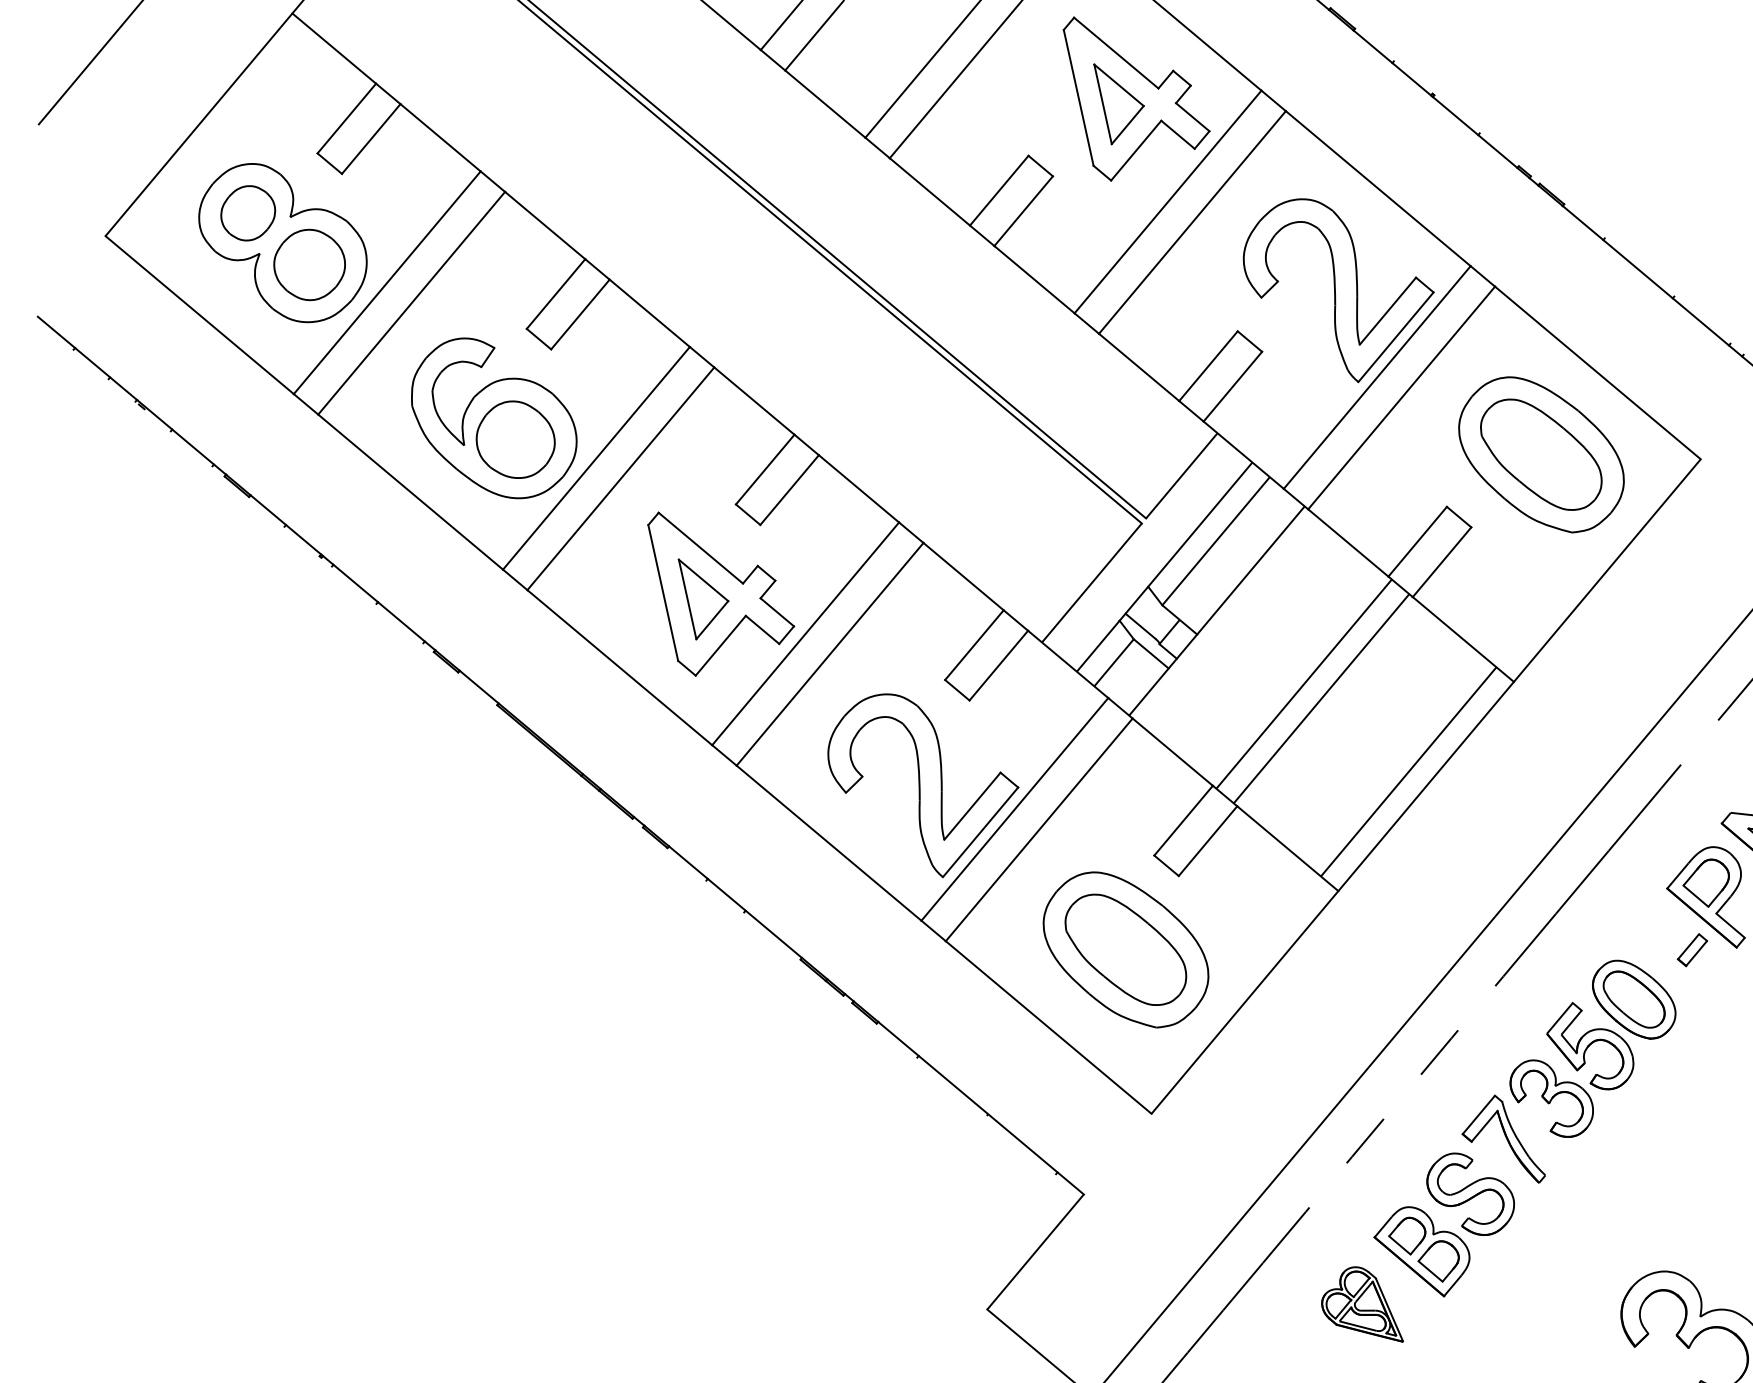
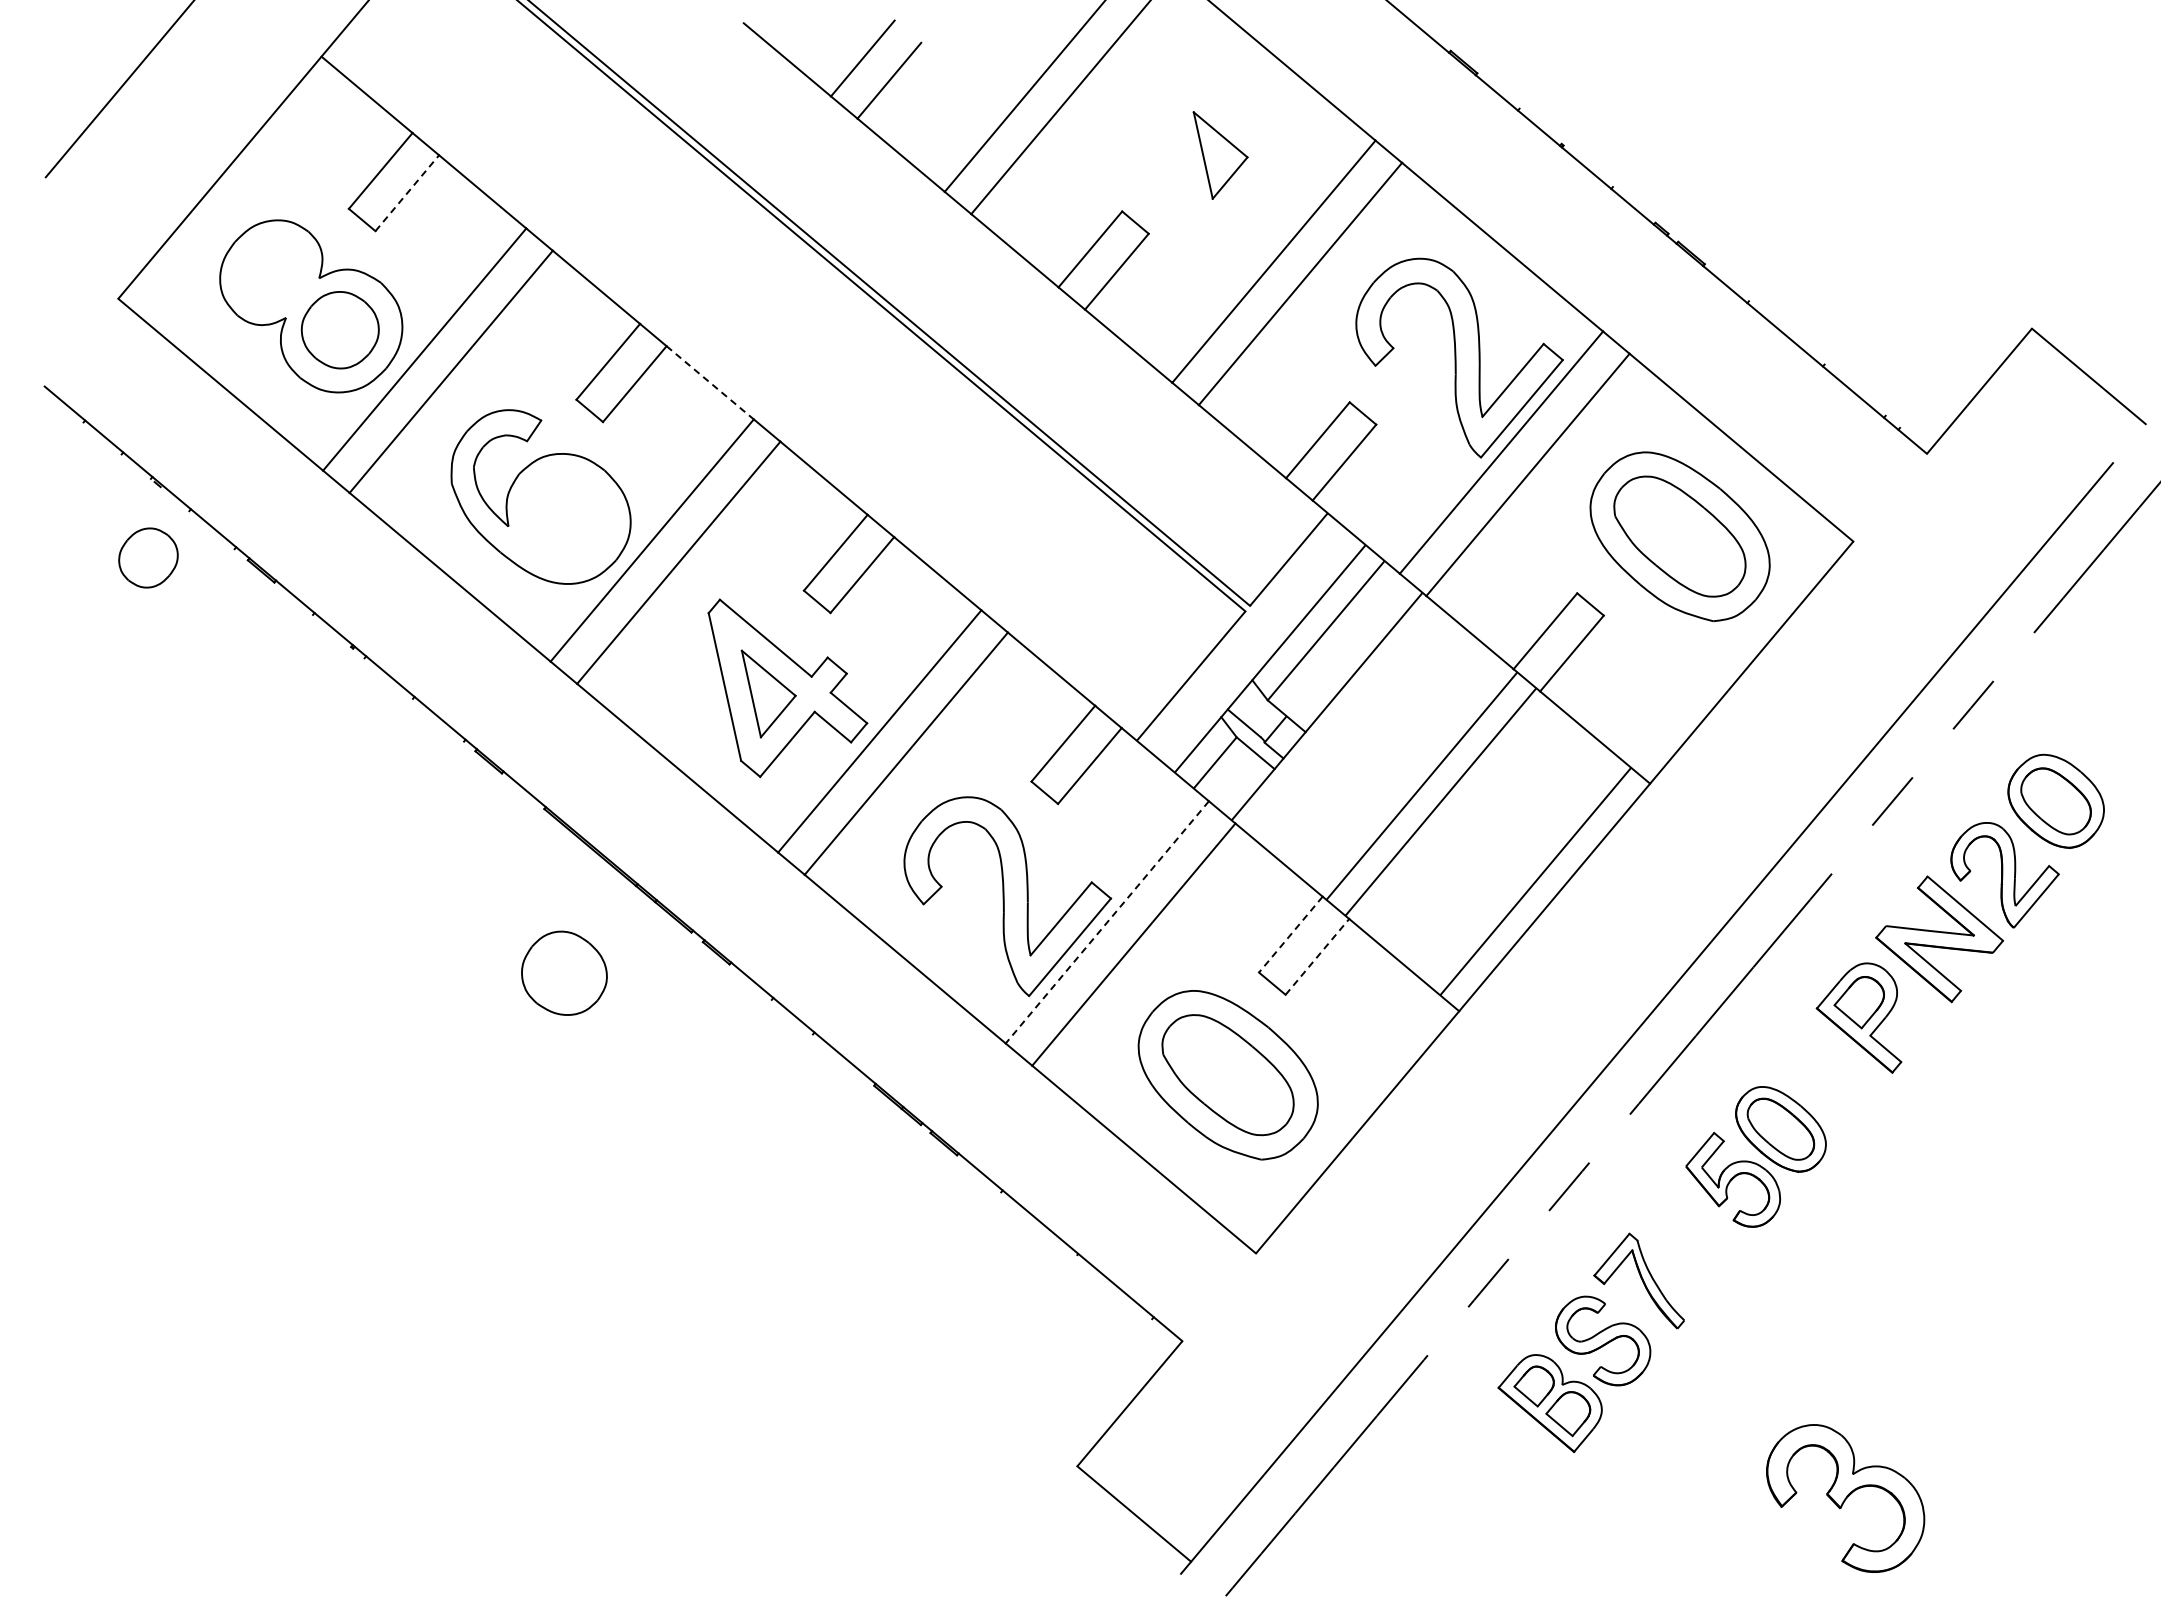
part: (1136, 98) -> (1239, 149), removed
line: (371, 139) -> (407, 193), solid -> dashed
part: (248, 212) -> (148, 557), moved
line: (650, 313) -> (710, 382), solid -> dashed
part: (515, 439) -> (564, 972), moved
line: (1015, 809) -> (1107, 922), solid -> dashed
line: (1183, 820) -> (1290, 934), solid -> dashed
line: (1208, 840) -> (1317, 956), solid -> dashed
part: (1692, 950) -> (1844, 1075), removed
part: (1551, 1098) -> (1691, 1236), removed
part: (1362, 1304) -> (1485, 1460), removed

